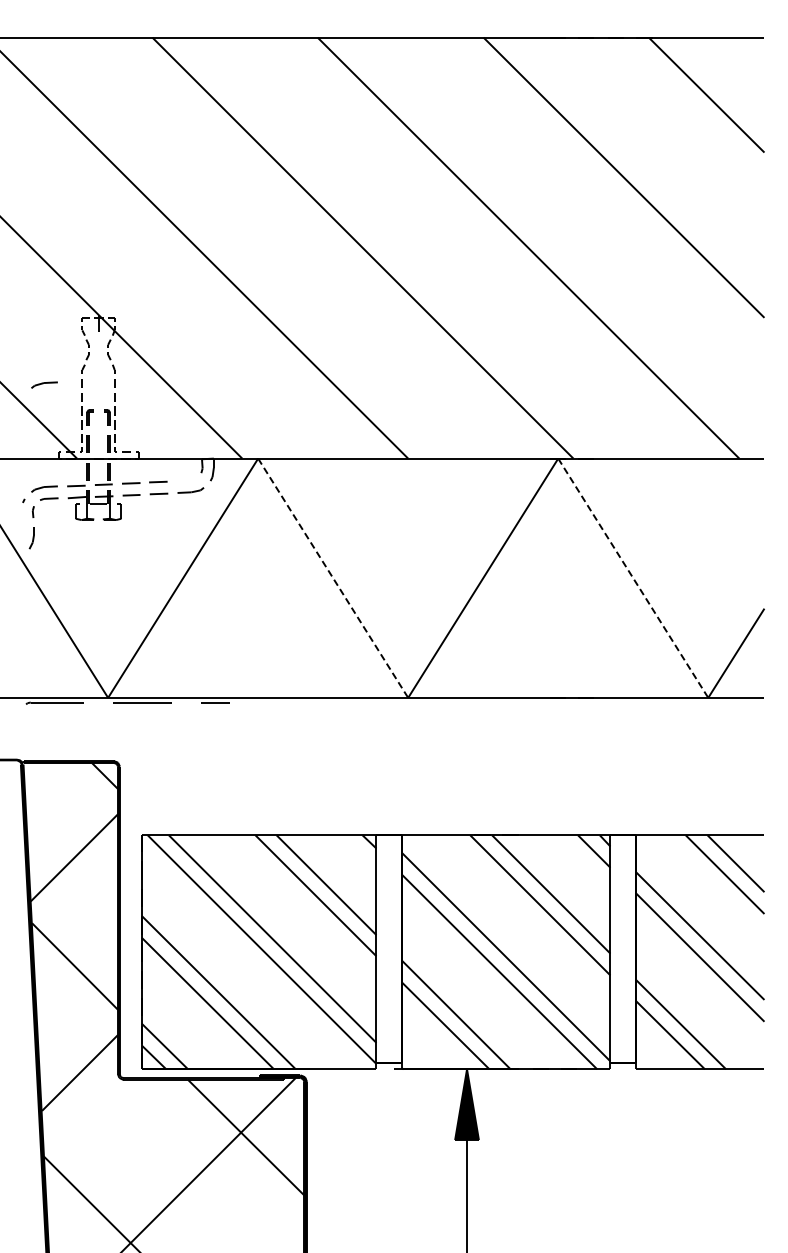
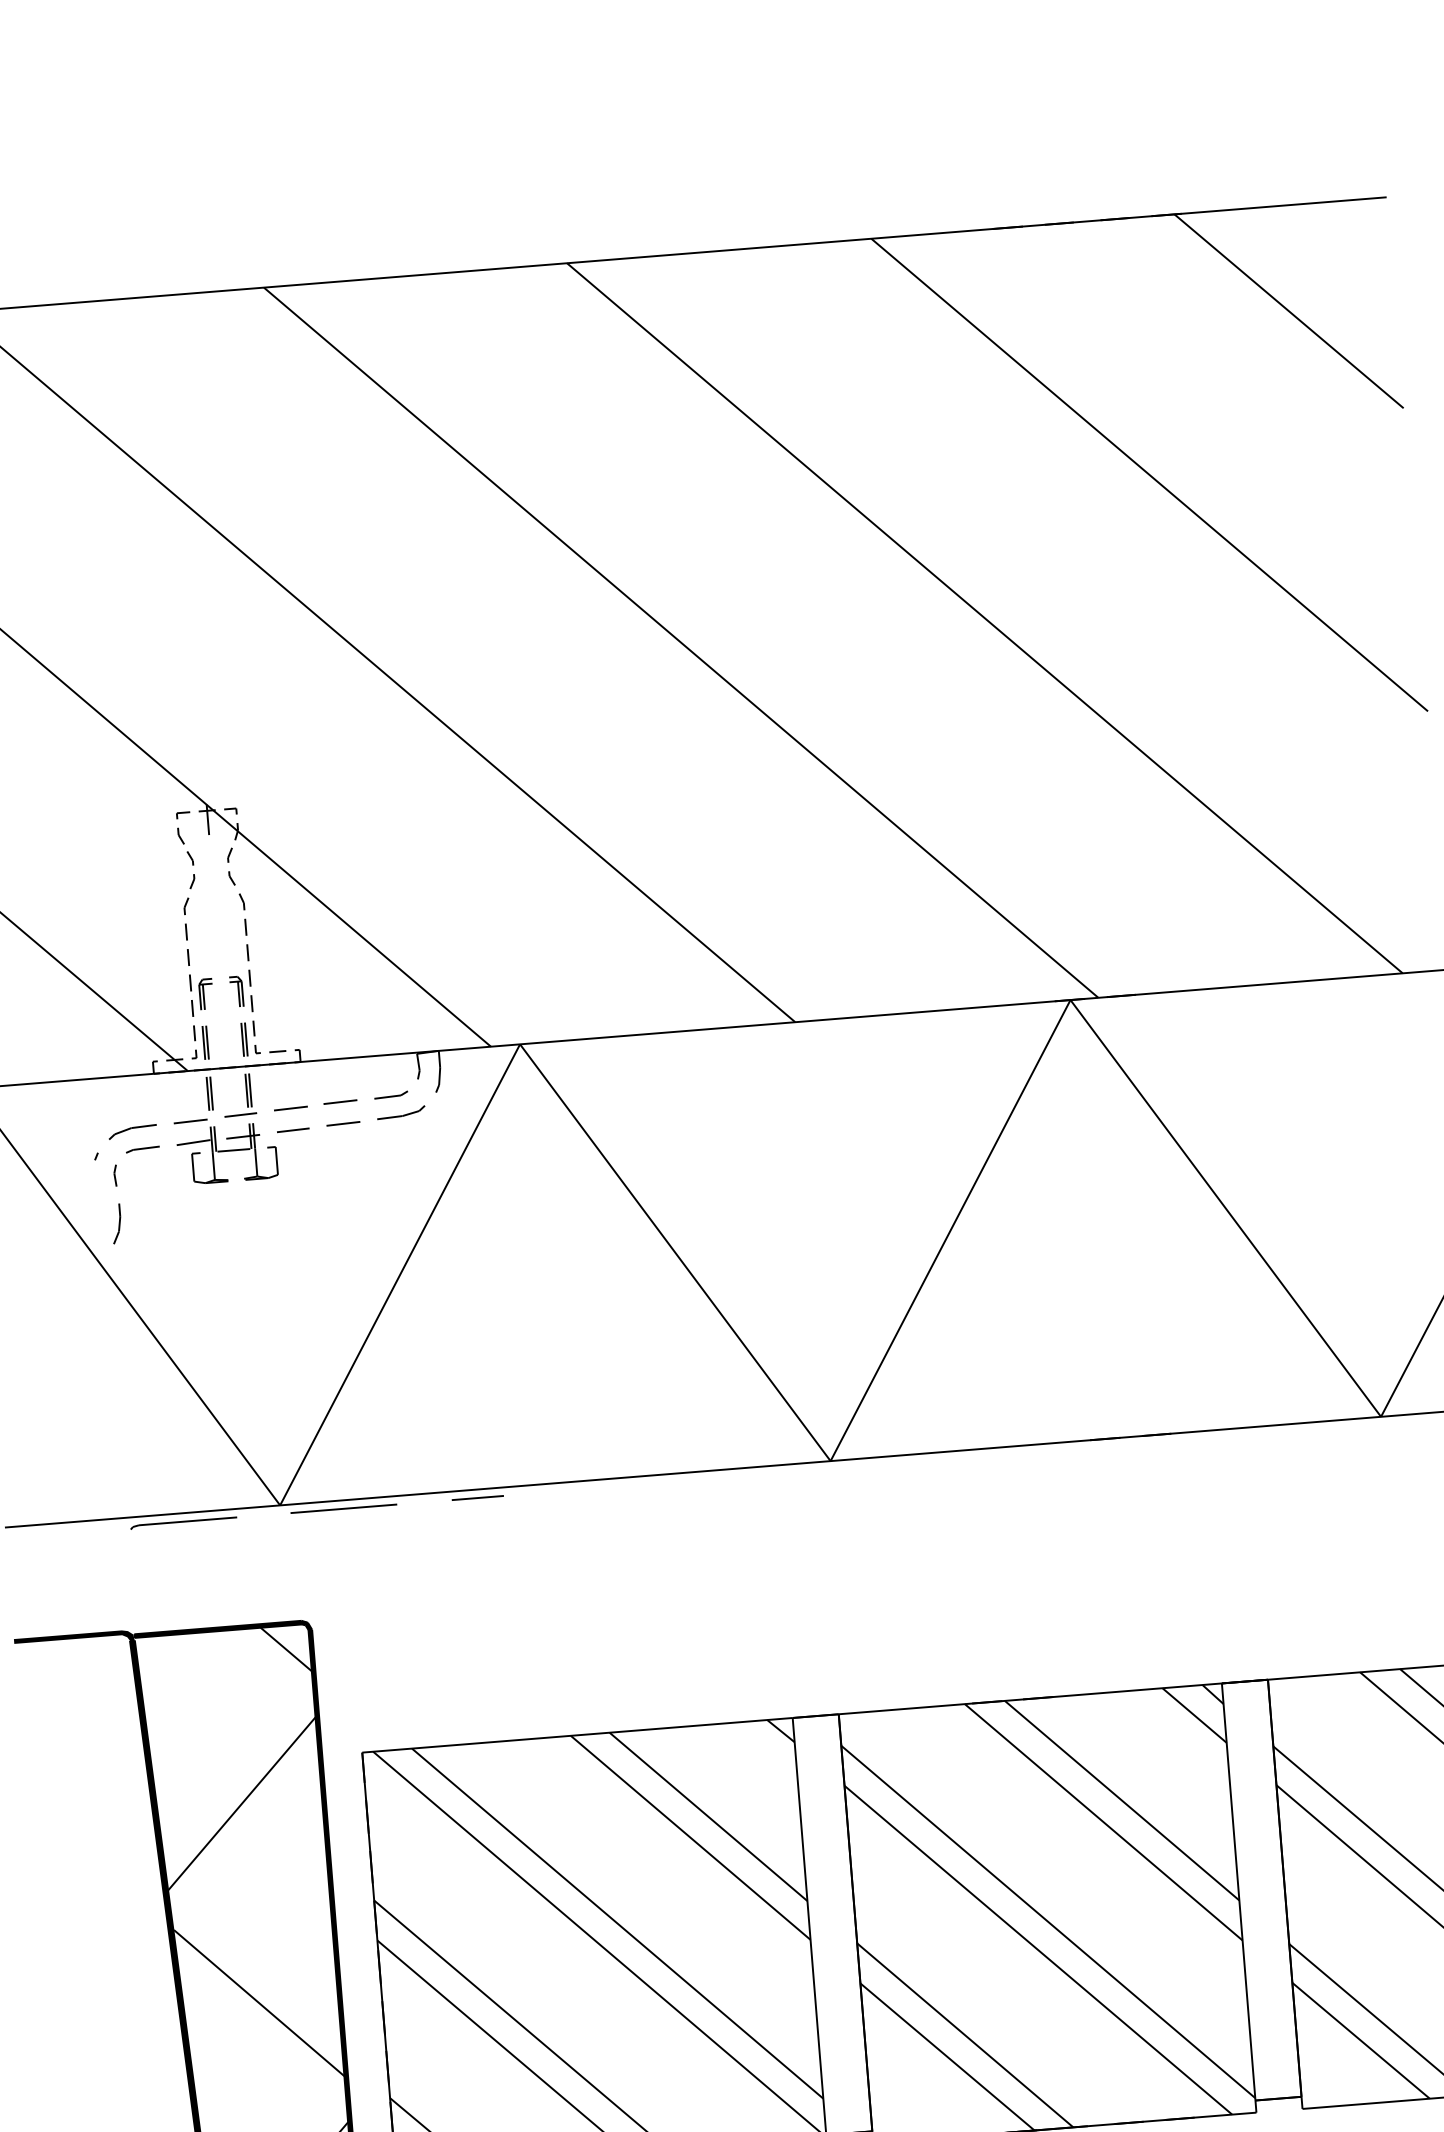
part: (44, 384) -> (117, 939), removed
part: (185, 480) -> (389, 1095), added
line: (333, 578) -> (675, 1253), dashed -> solid
line: (633, 578) -> (1226, 1208), dashed -> solid

